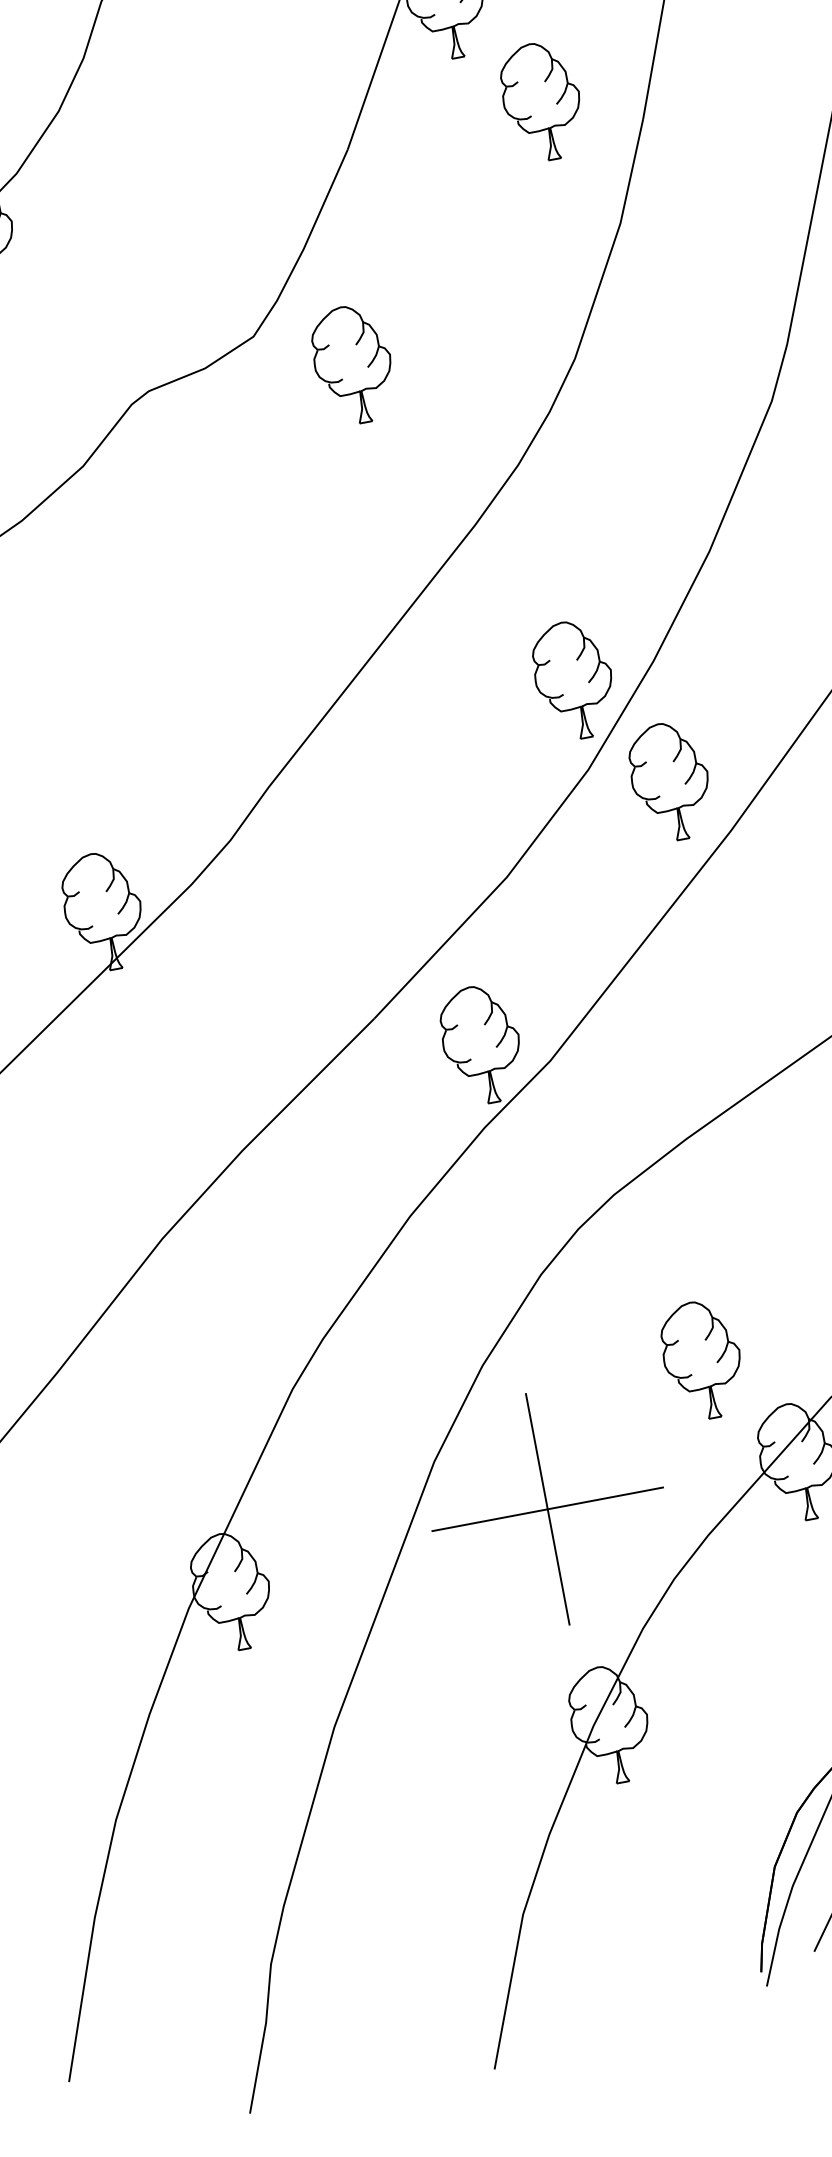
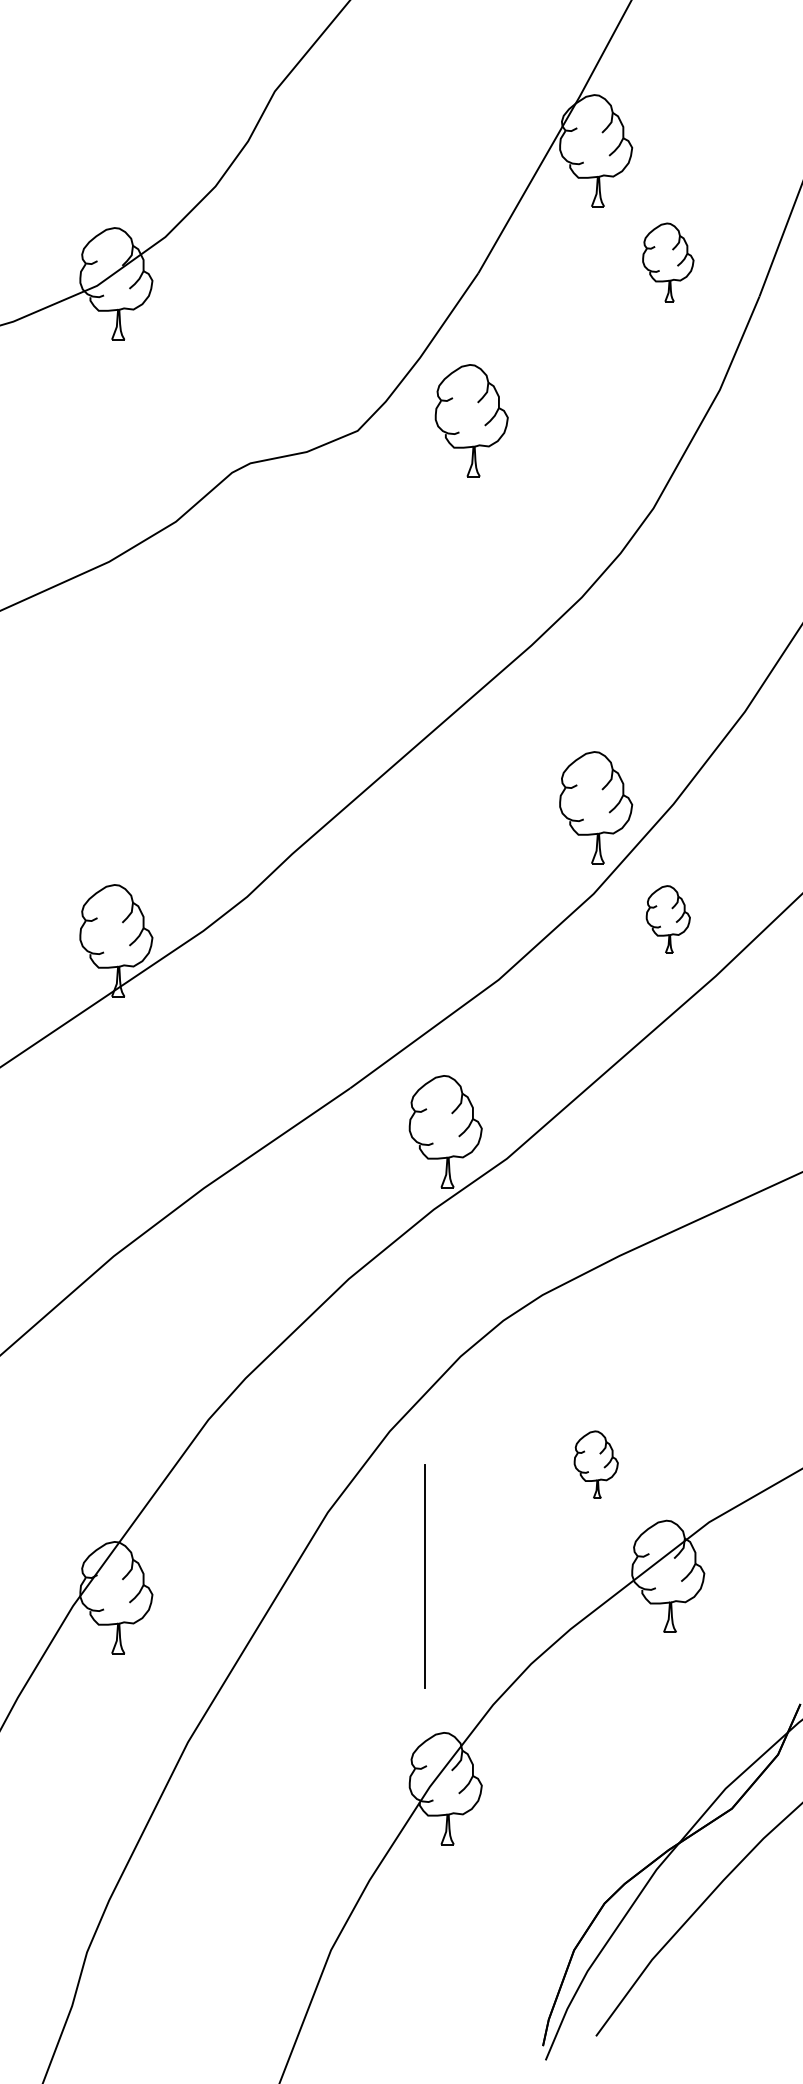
part: (542, 101) -> (668, 262), size x0.7
part: (352, 364) -> (471, 420), moved
part: (670, 781) -> (668, 919), size x0.6
part: (702, 1359) -> (596, 1464), size x0.6
line: (547, 1509) -> (425, 1576), removed

